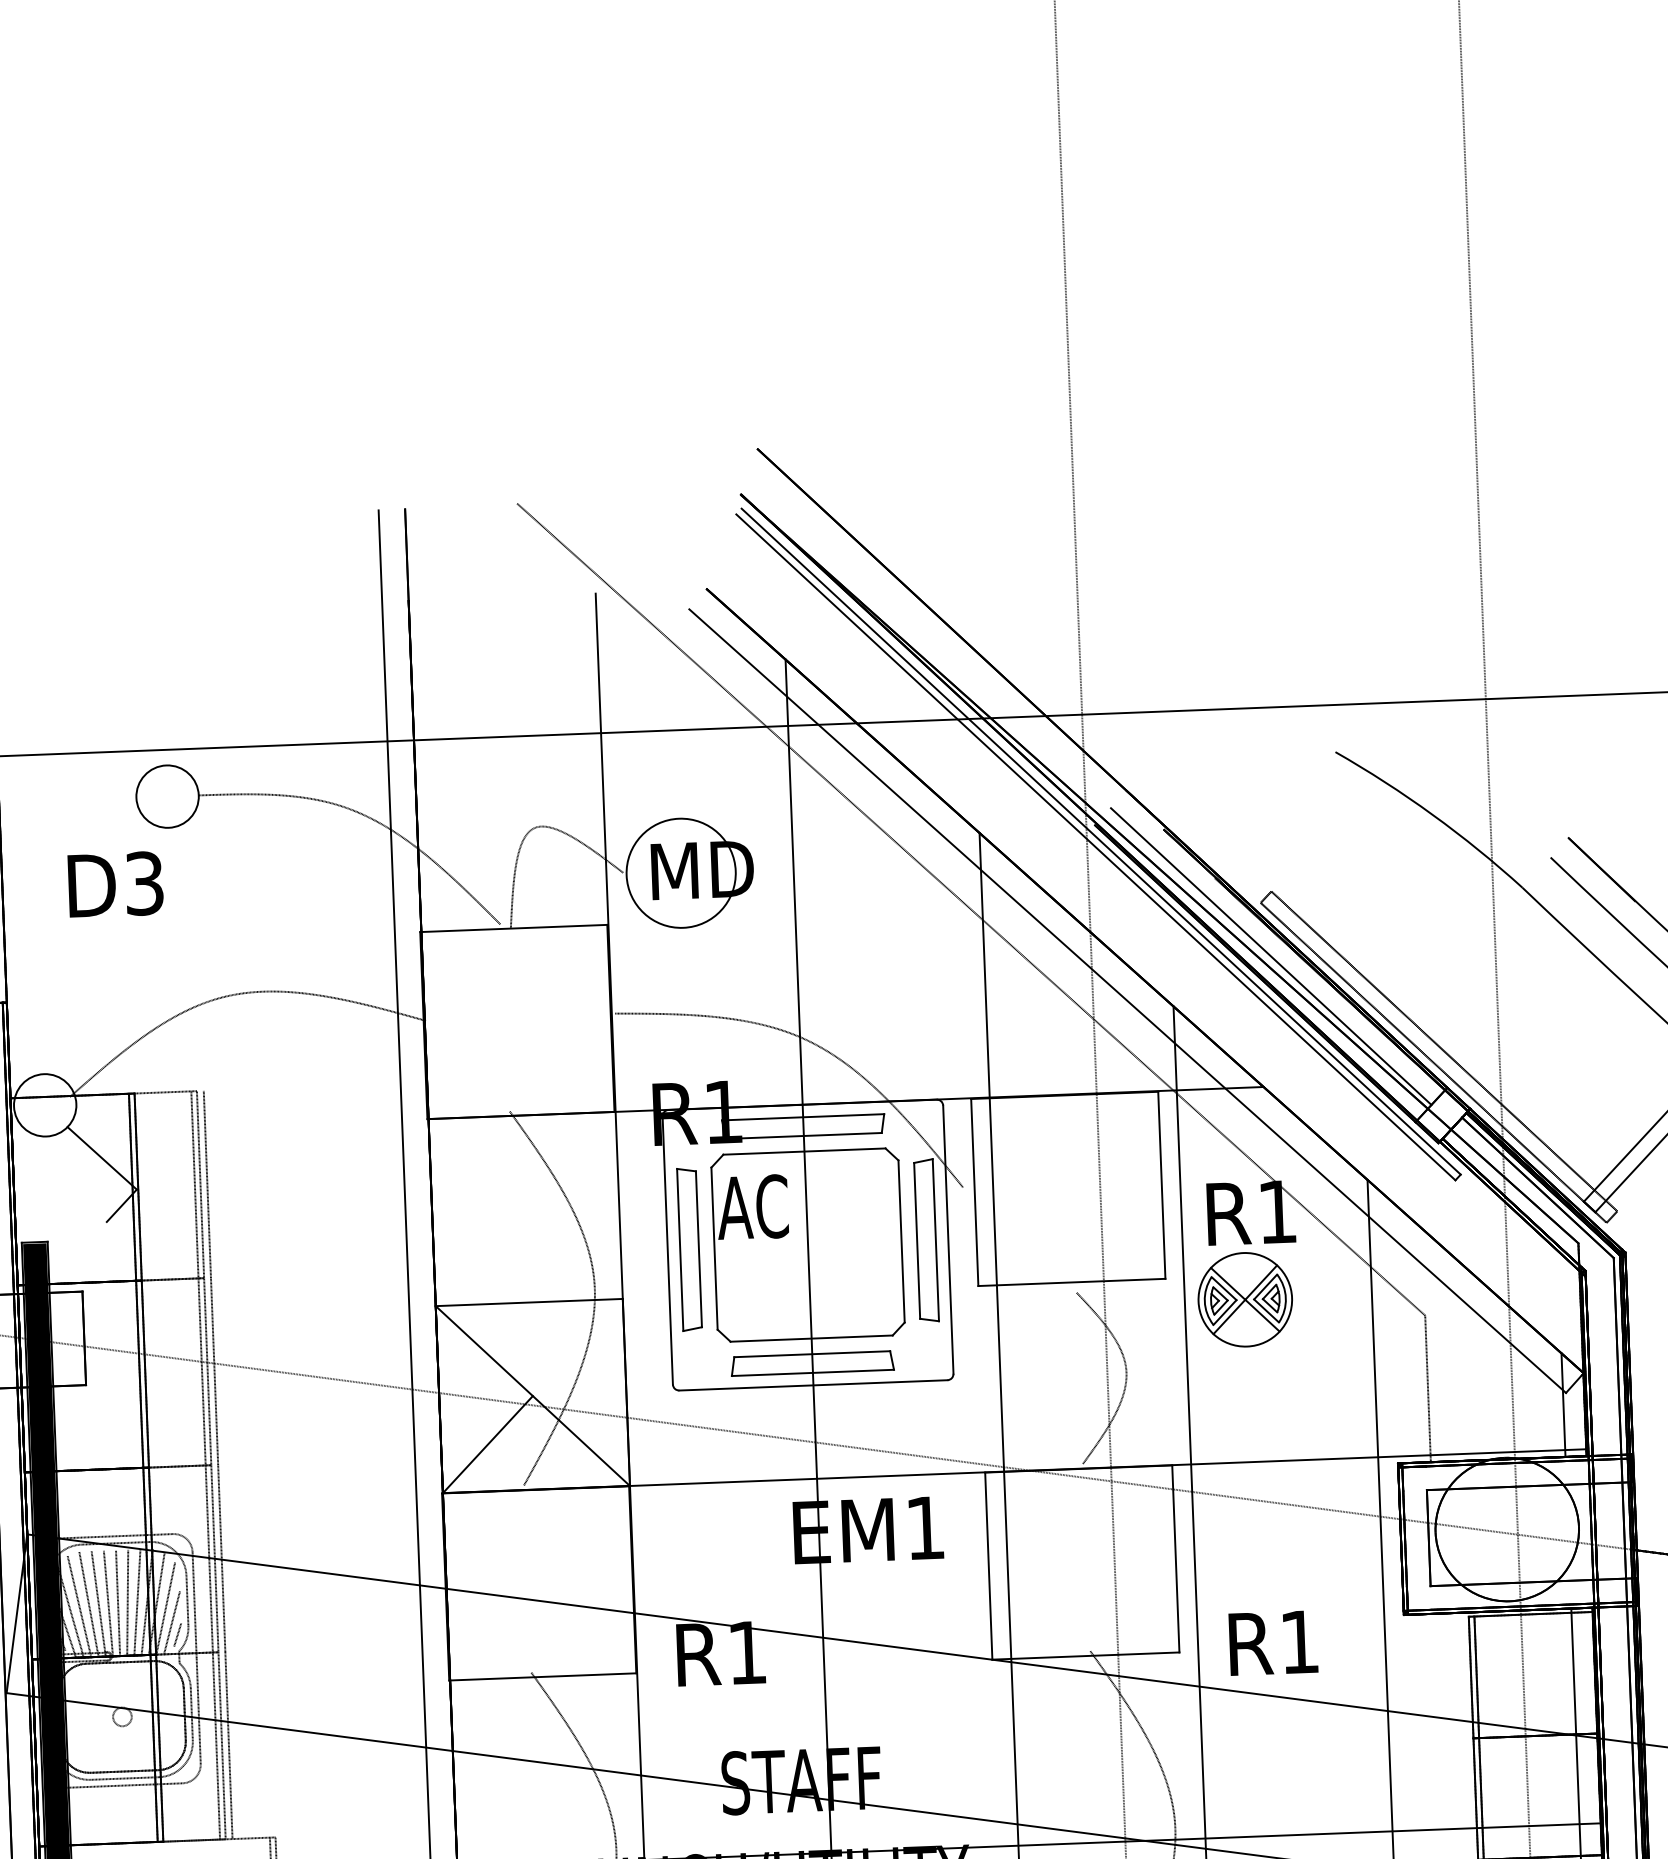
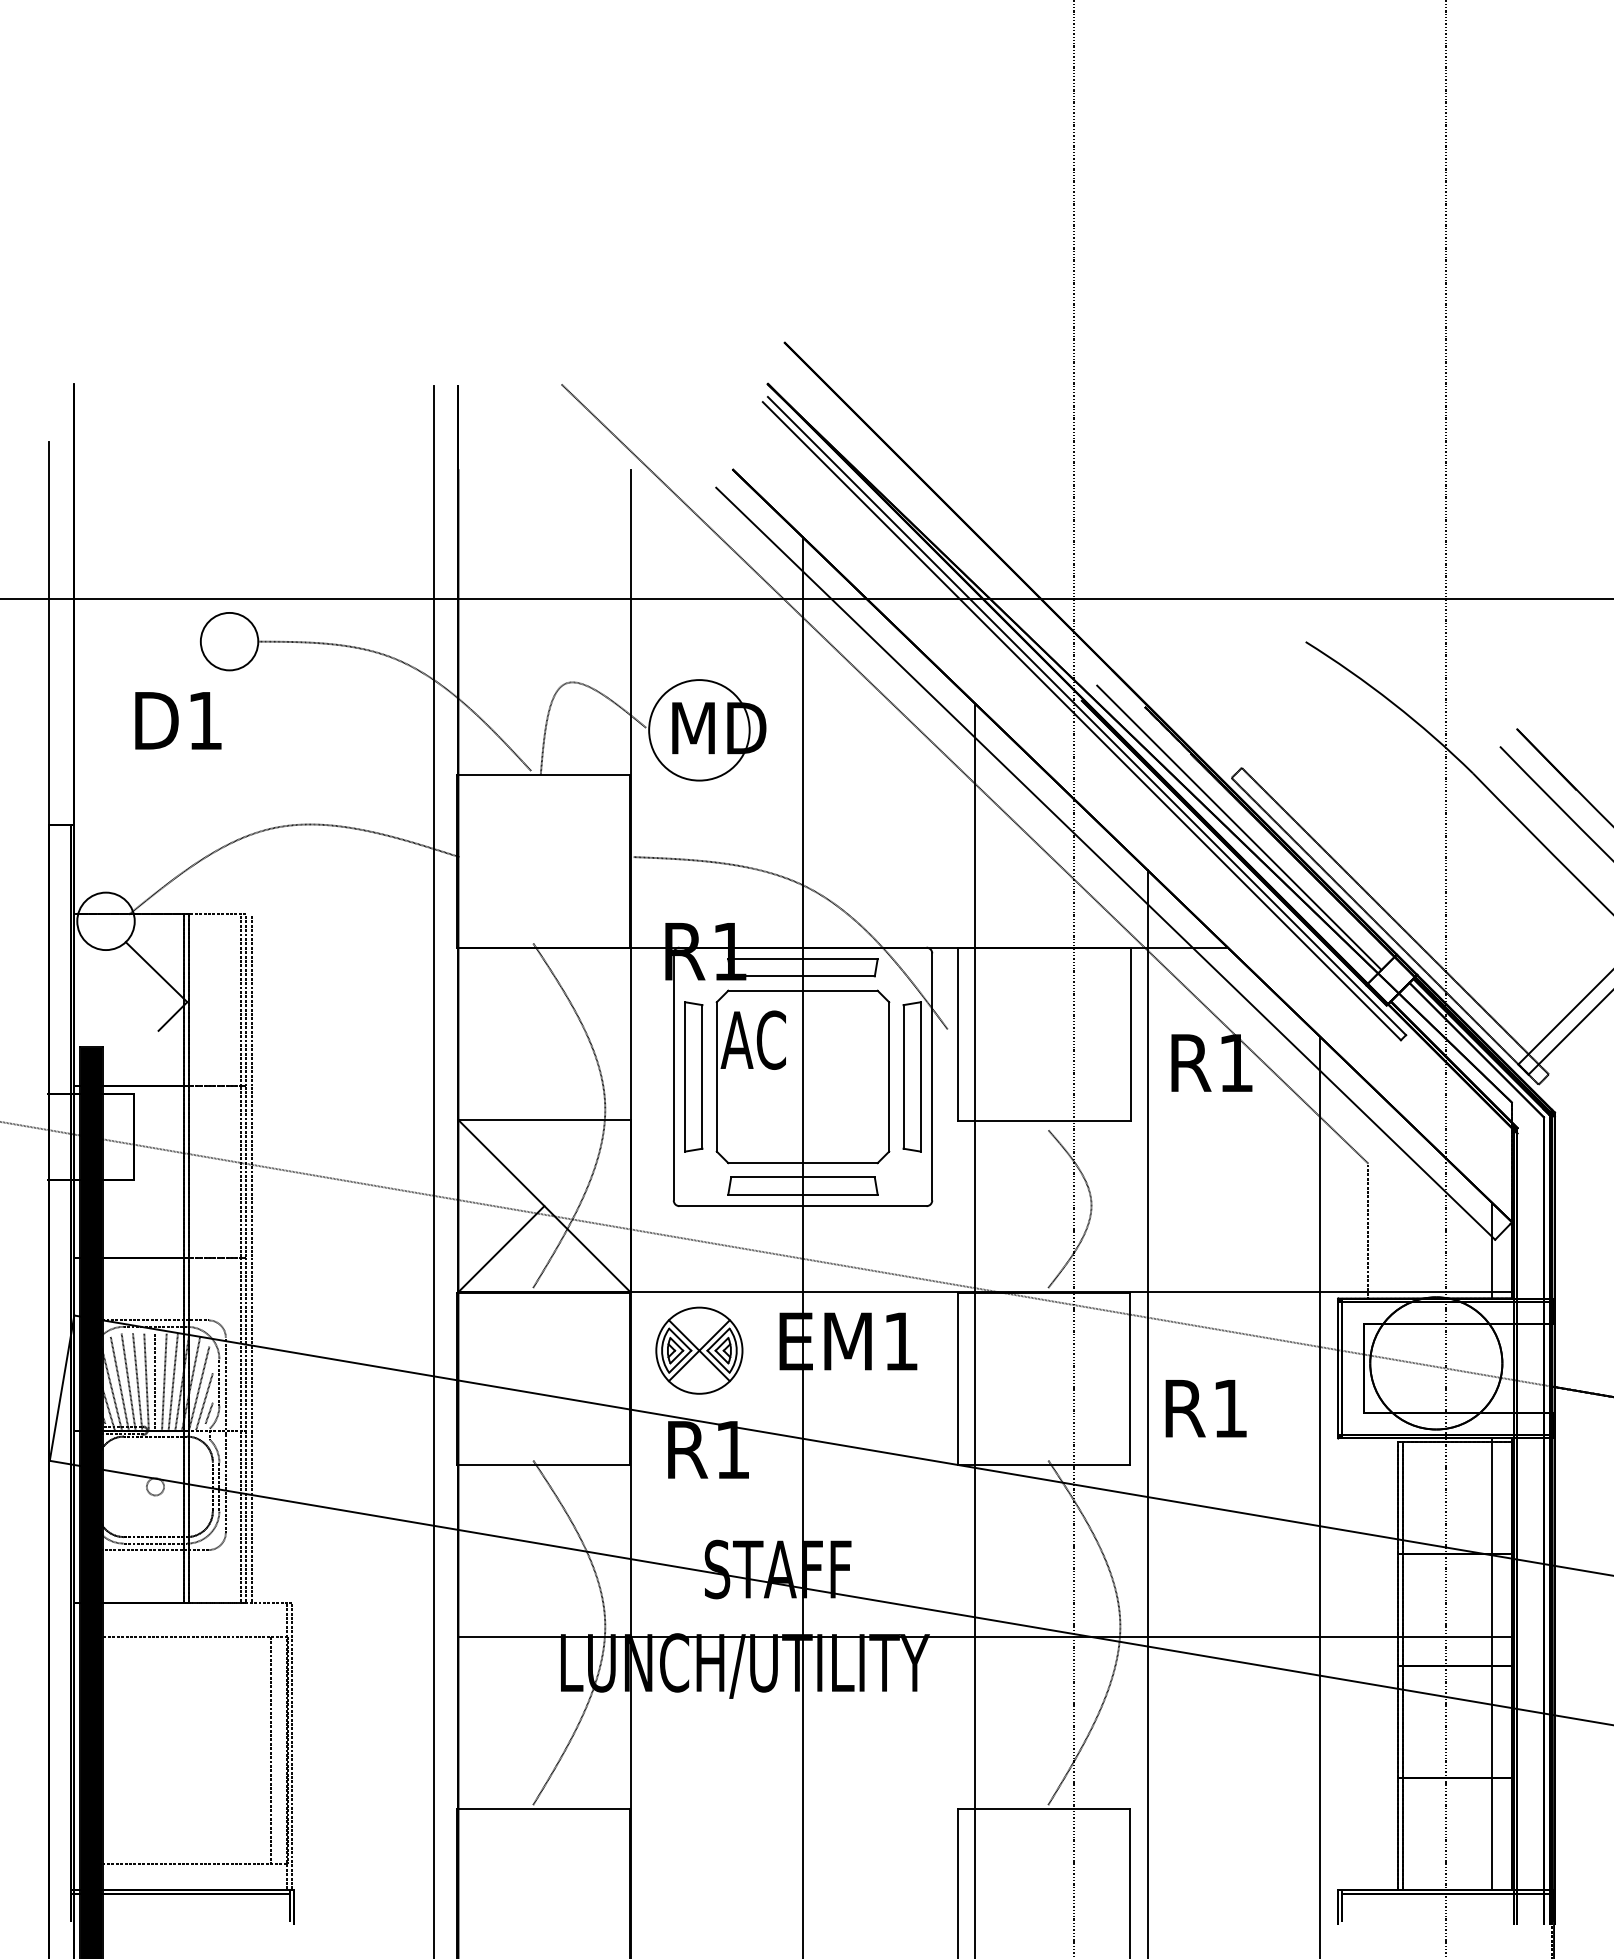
text: (144, 883) -> (205, 720), D3 -> D1
part: (1245, 1299) -> (699, 1350), moved
text: (1272, 1643) -> (1205, 1408), moved

